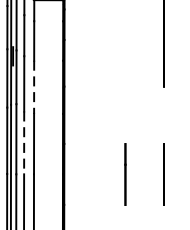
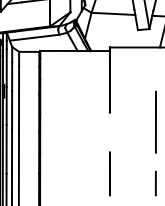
line: (34, 86) -> (19, 112), dashed -> solid
line: (24, 142) -> (12, 151), dashed -> solid
line: (124, 173) -> (82, 173), removed

